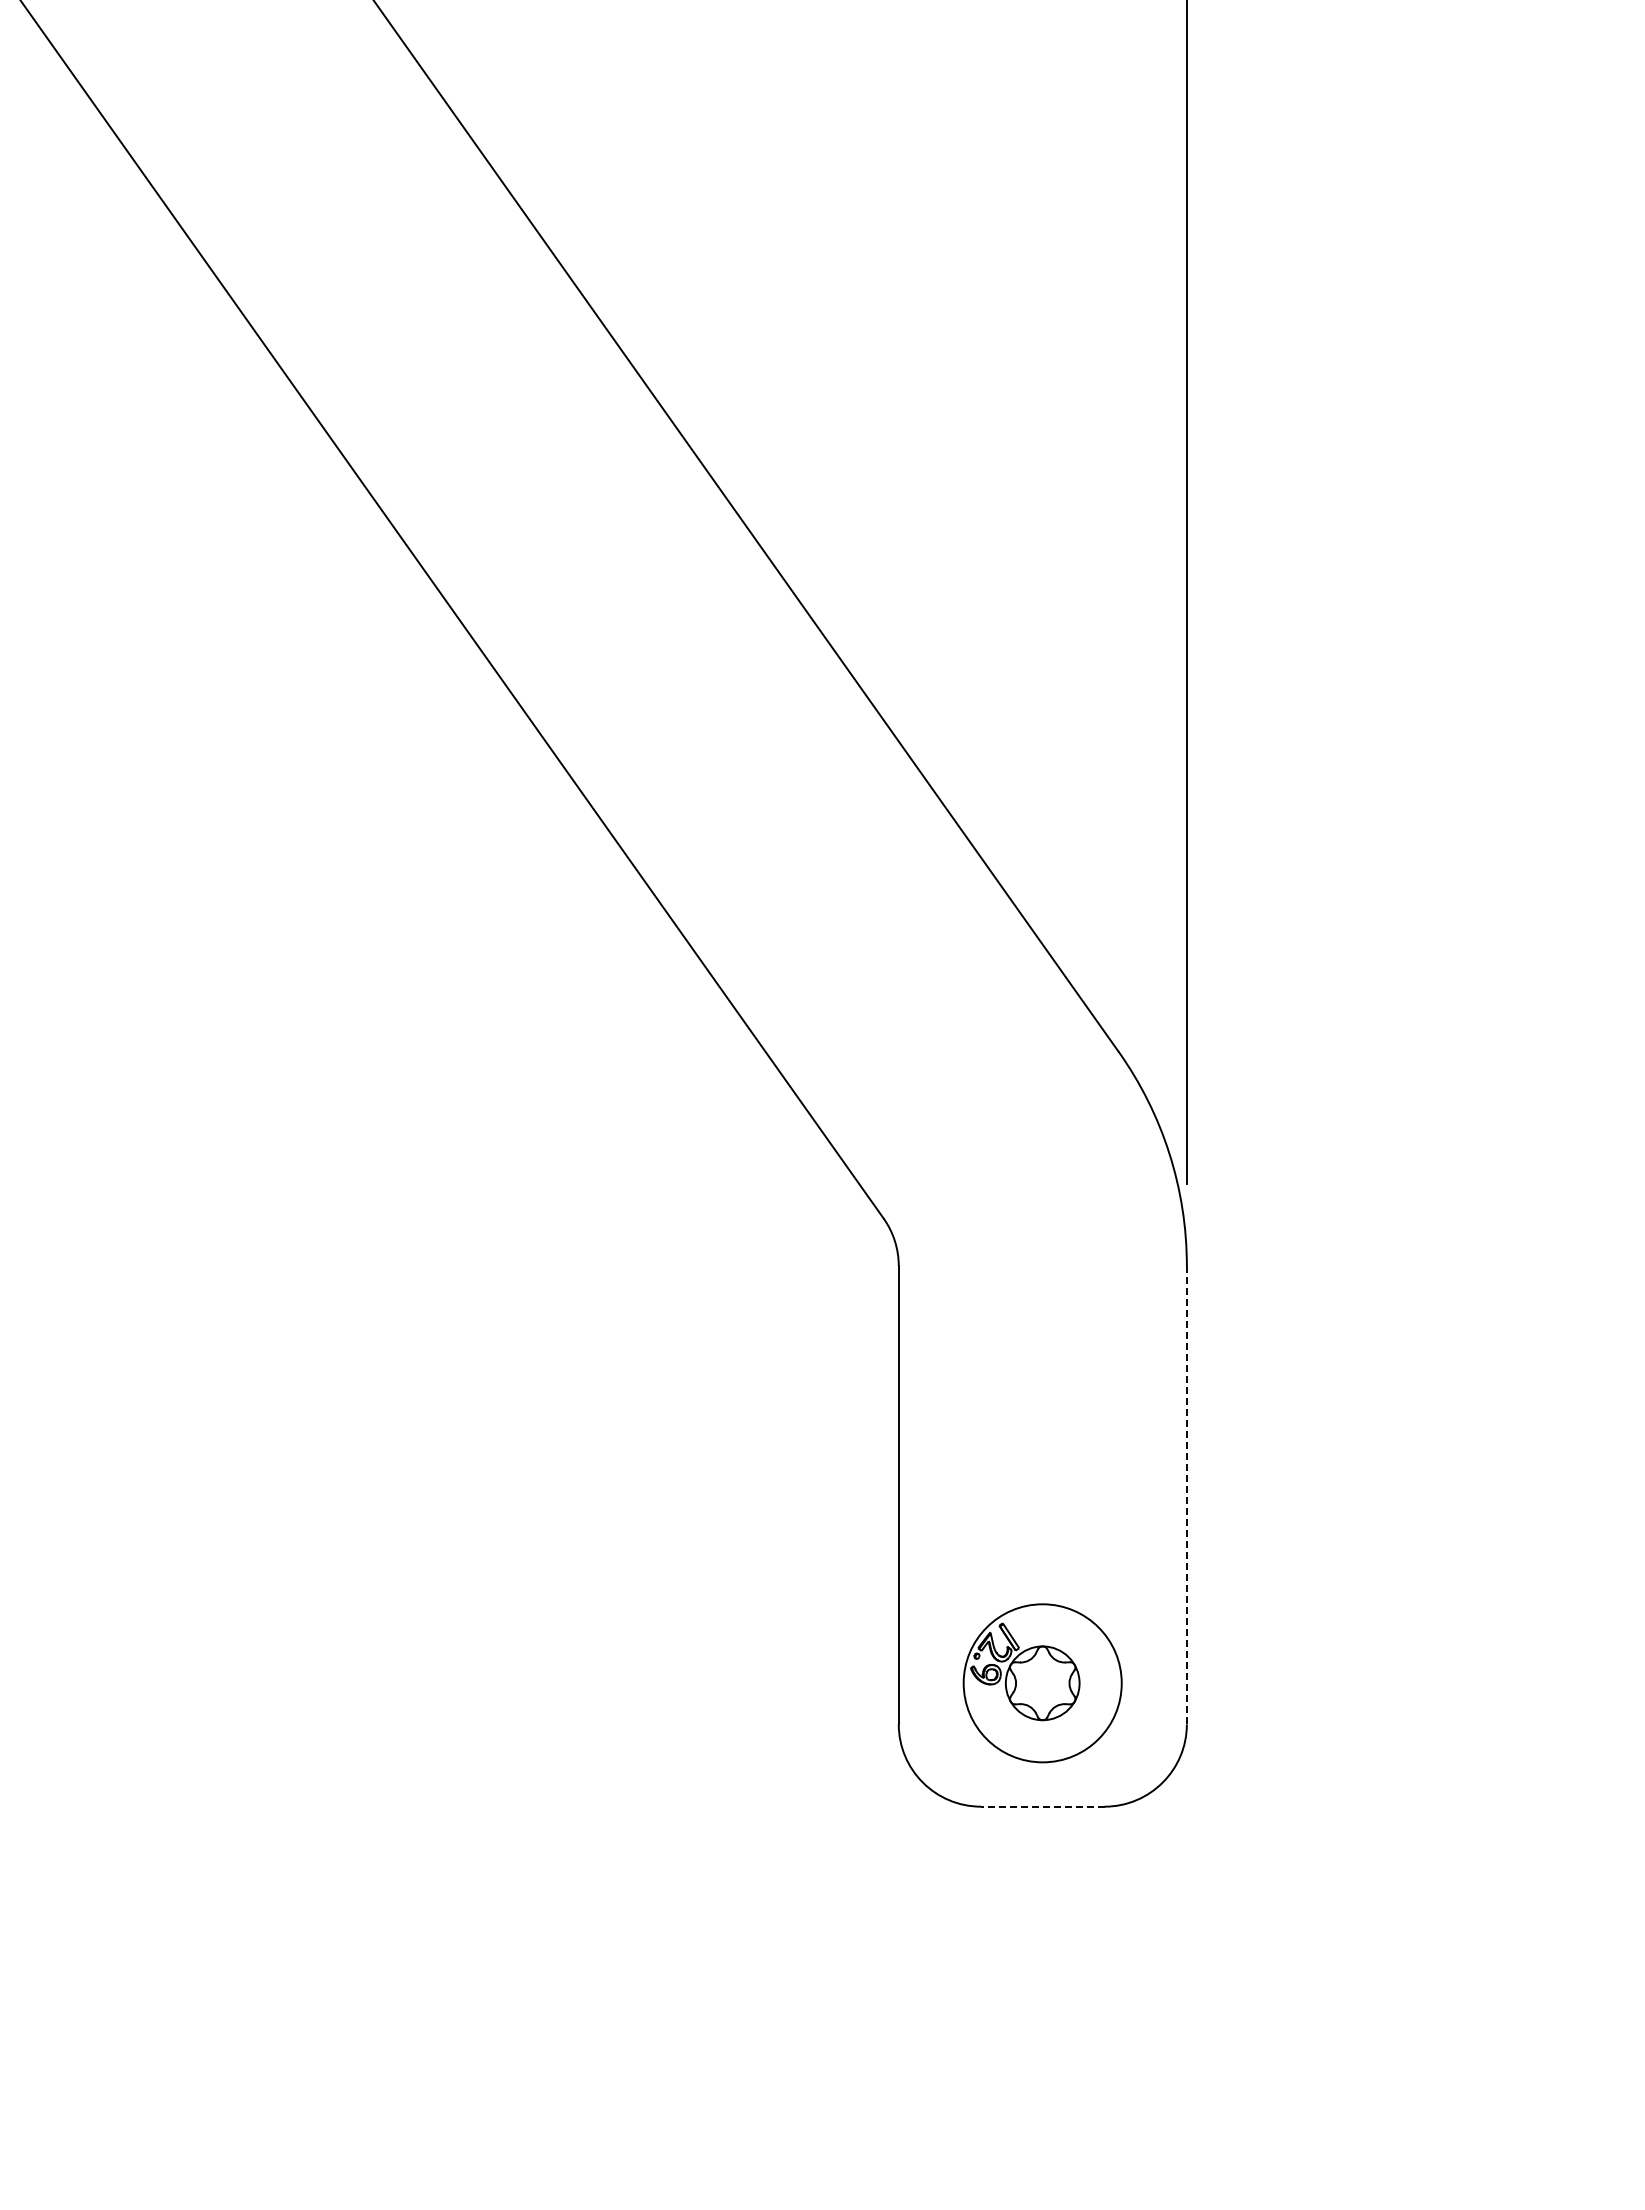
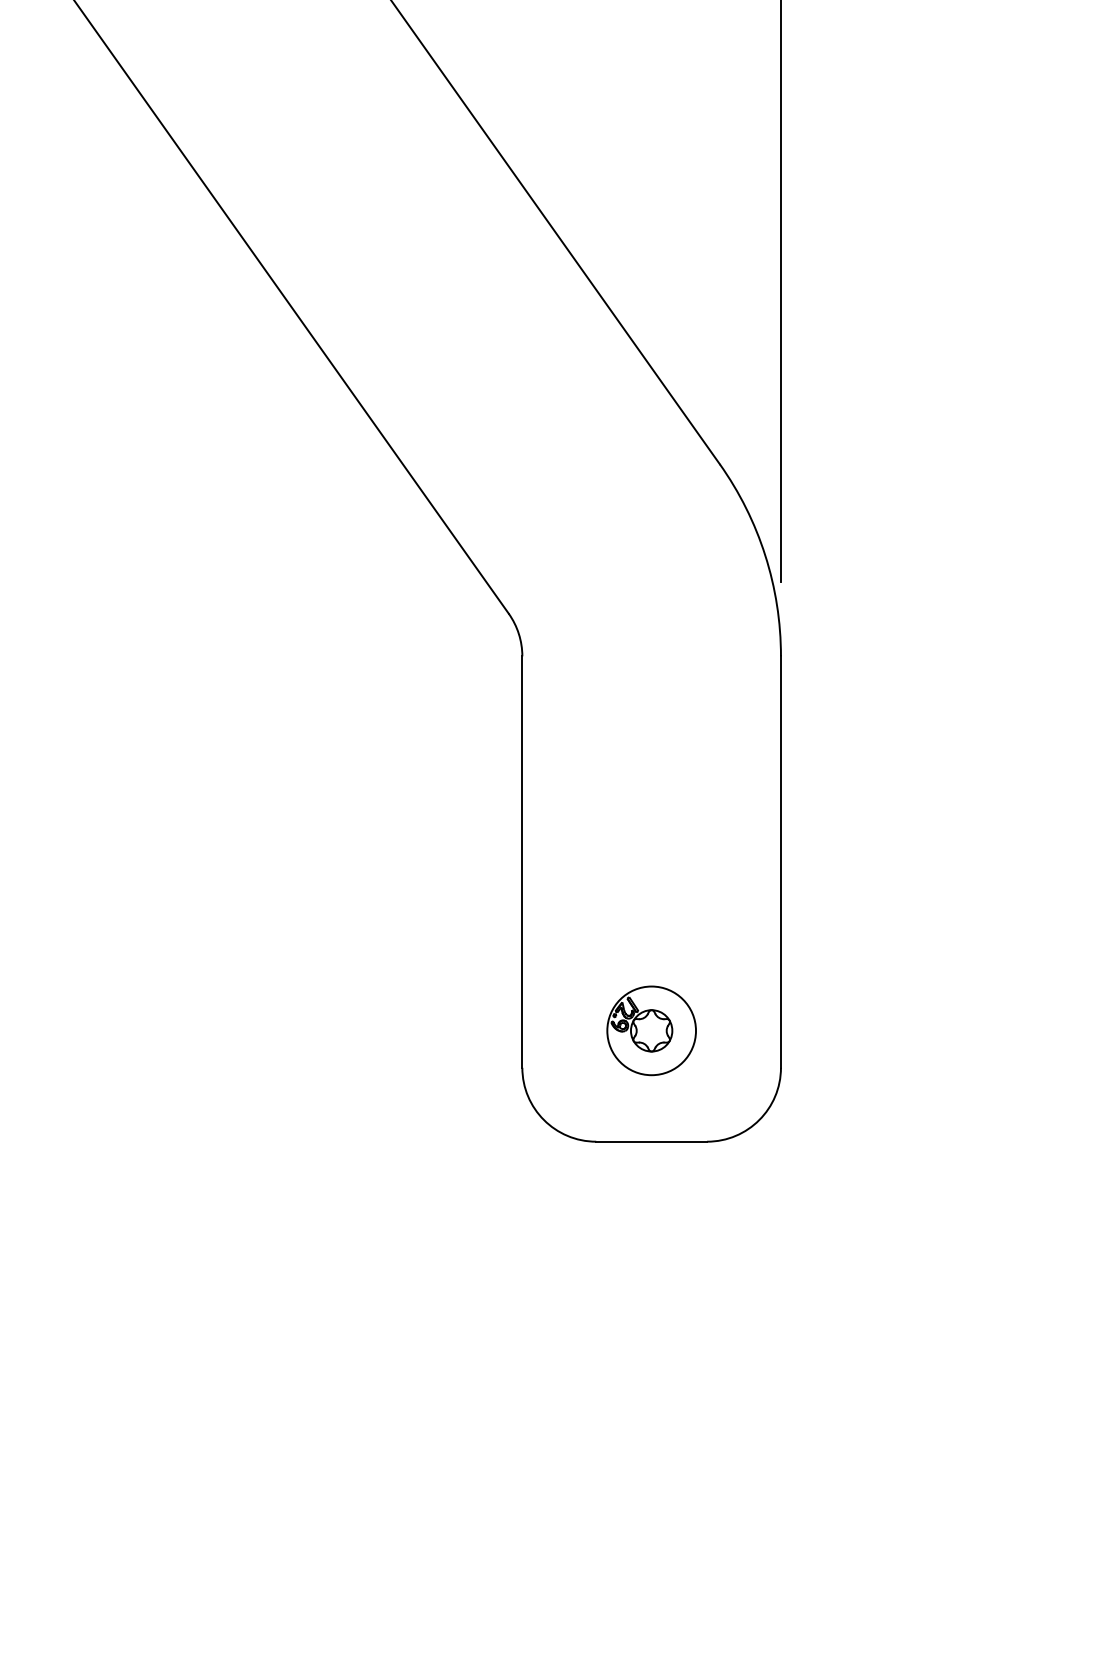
line: (1186, 1495) -> (780, 862), dashed -> solid
part: (1042, 1682) -> (651, 1030), size x0.62
line: (1042, 1806) -> (651, 1141), dashed -> solid

